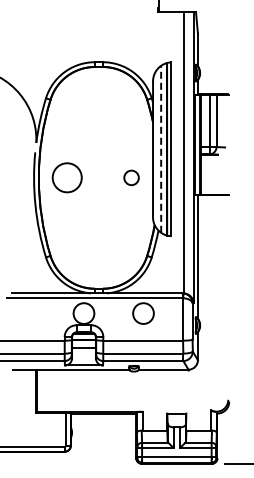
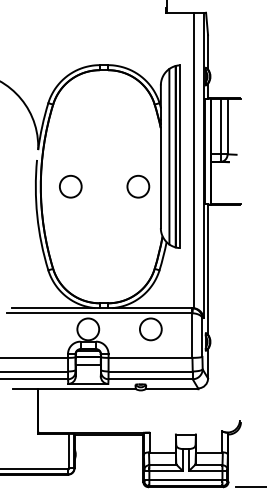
line: (161, 148) -> (169, 155), dashed -> solid
circle: (67, 177) -> (70, 186), size x0.71
circle: (131, 177) -> (138, 186), size x1.43

